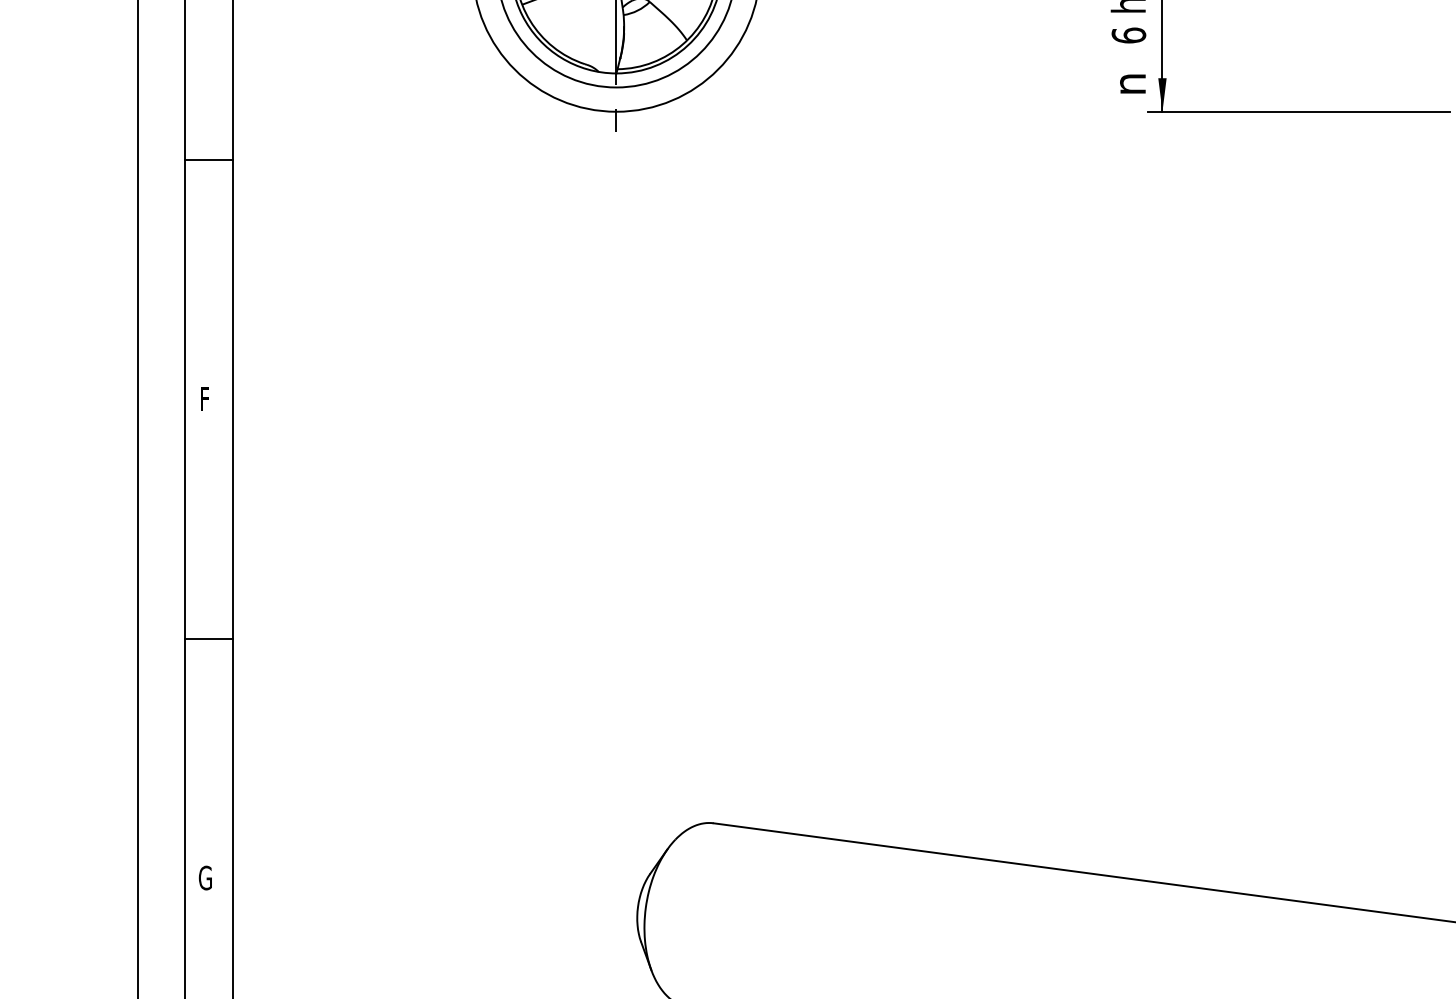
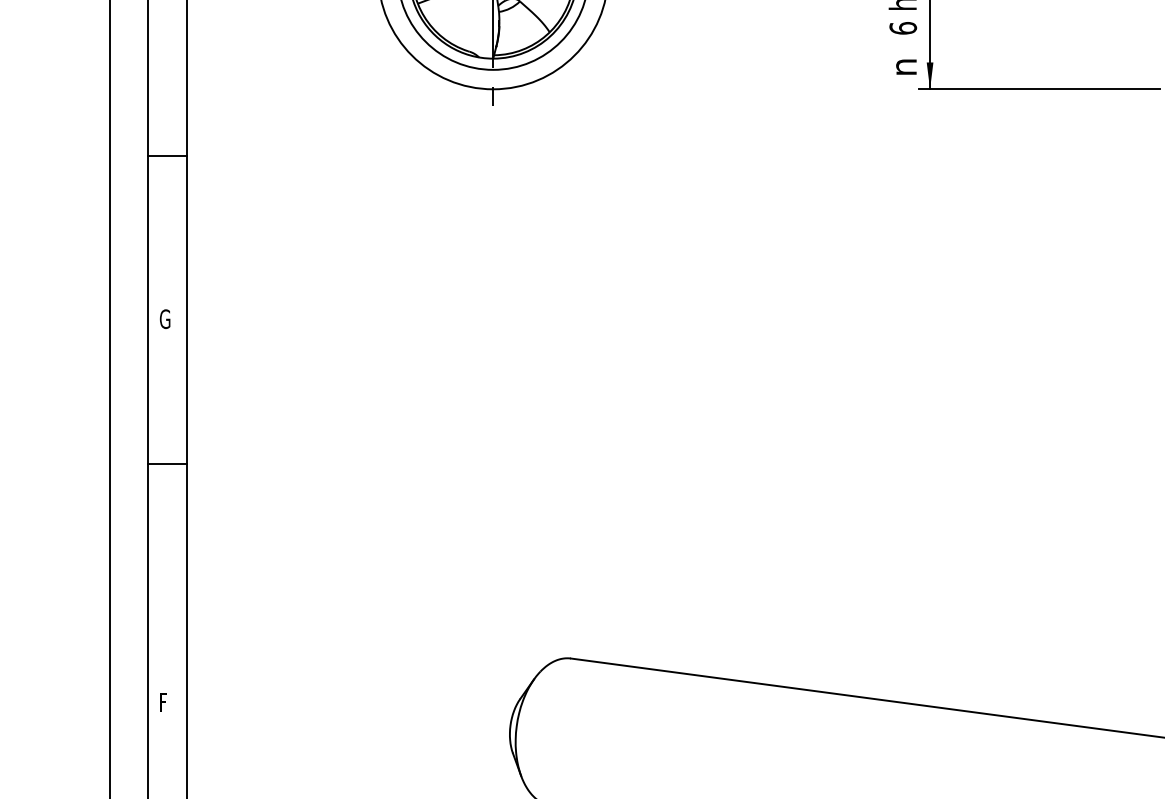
line: (209, 159) -> (167, 155), moved
text: (205, 398) -> (164, 318), F -> G
line: (209, 638) -> (167, 464), moved
text: (204, 877) -> (163, 701), G -> F

